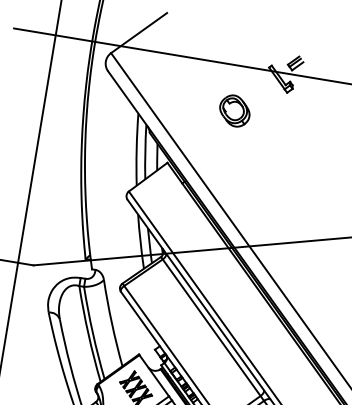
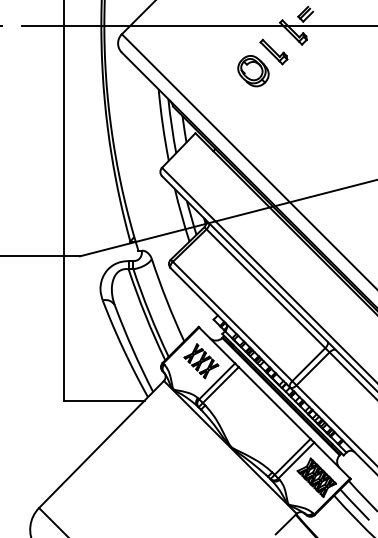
part: (257, 94) -> (273, 51), added

